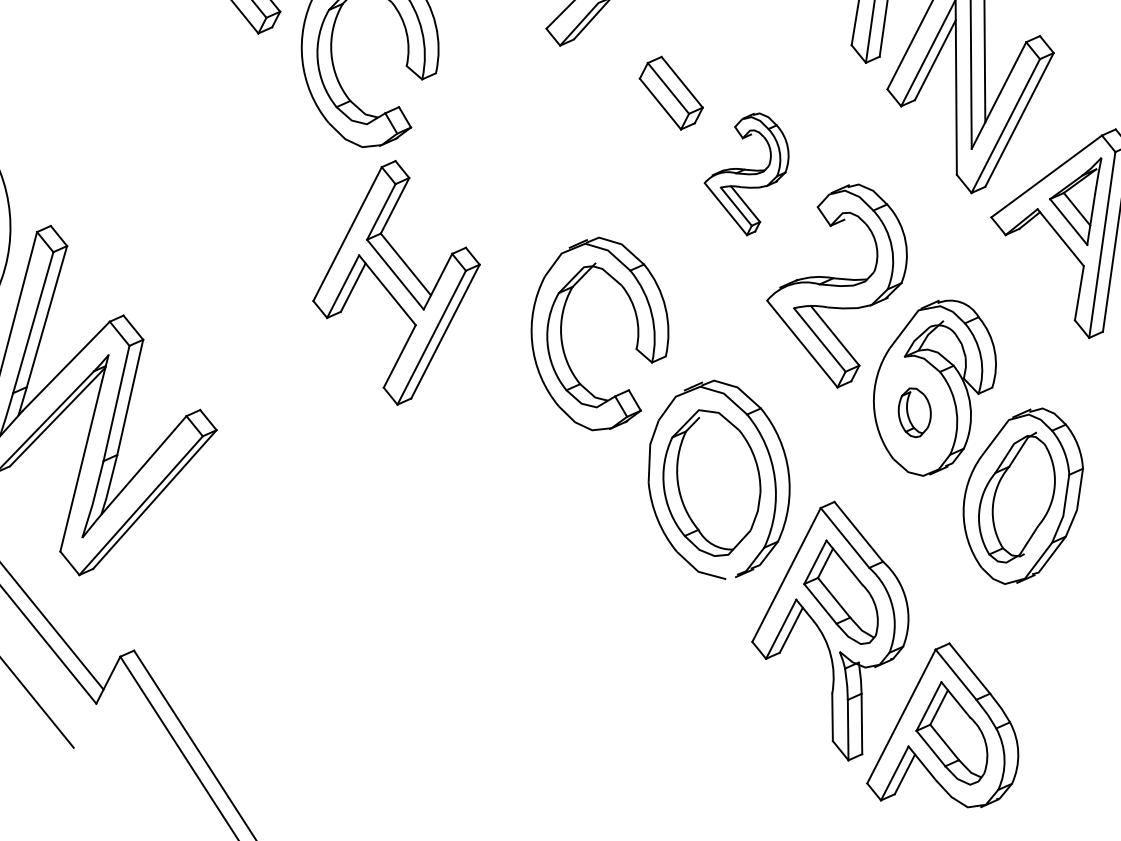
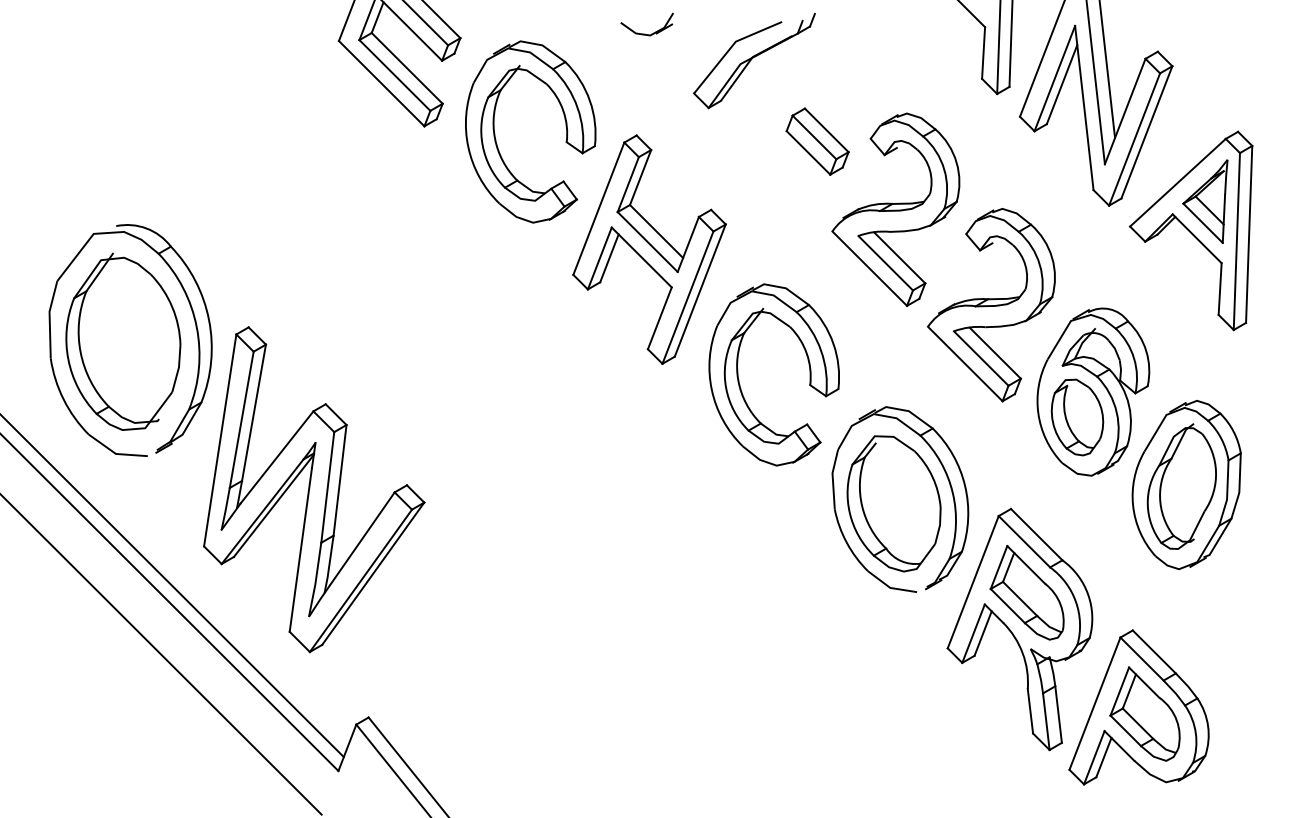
part: (745, 173) -> (895, 209), size x1.67
part: (396, 282) -> (649, 249), moved
part: (914, 412) -> (1077, 417), size x1.67

